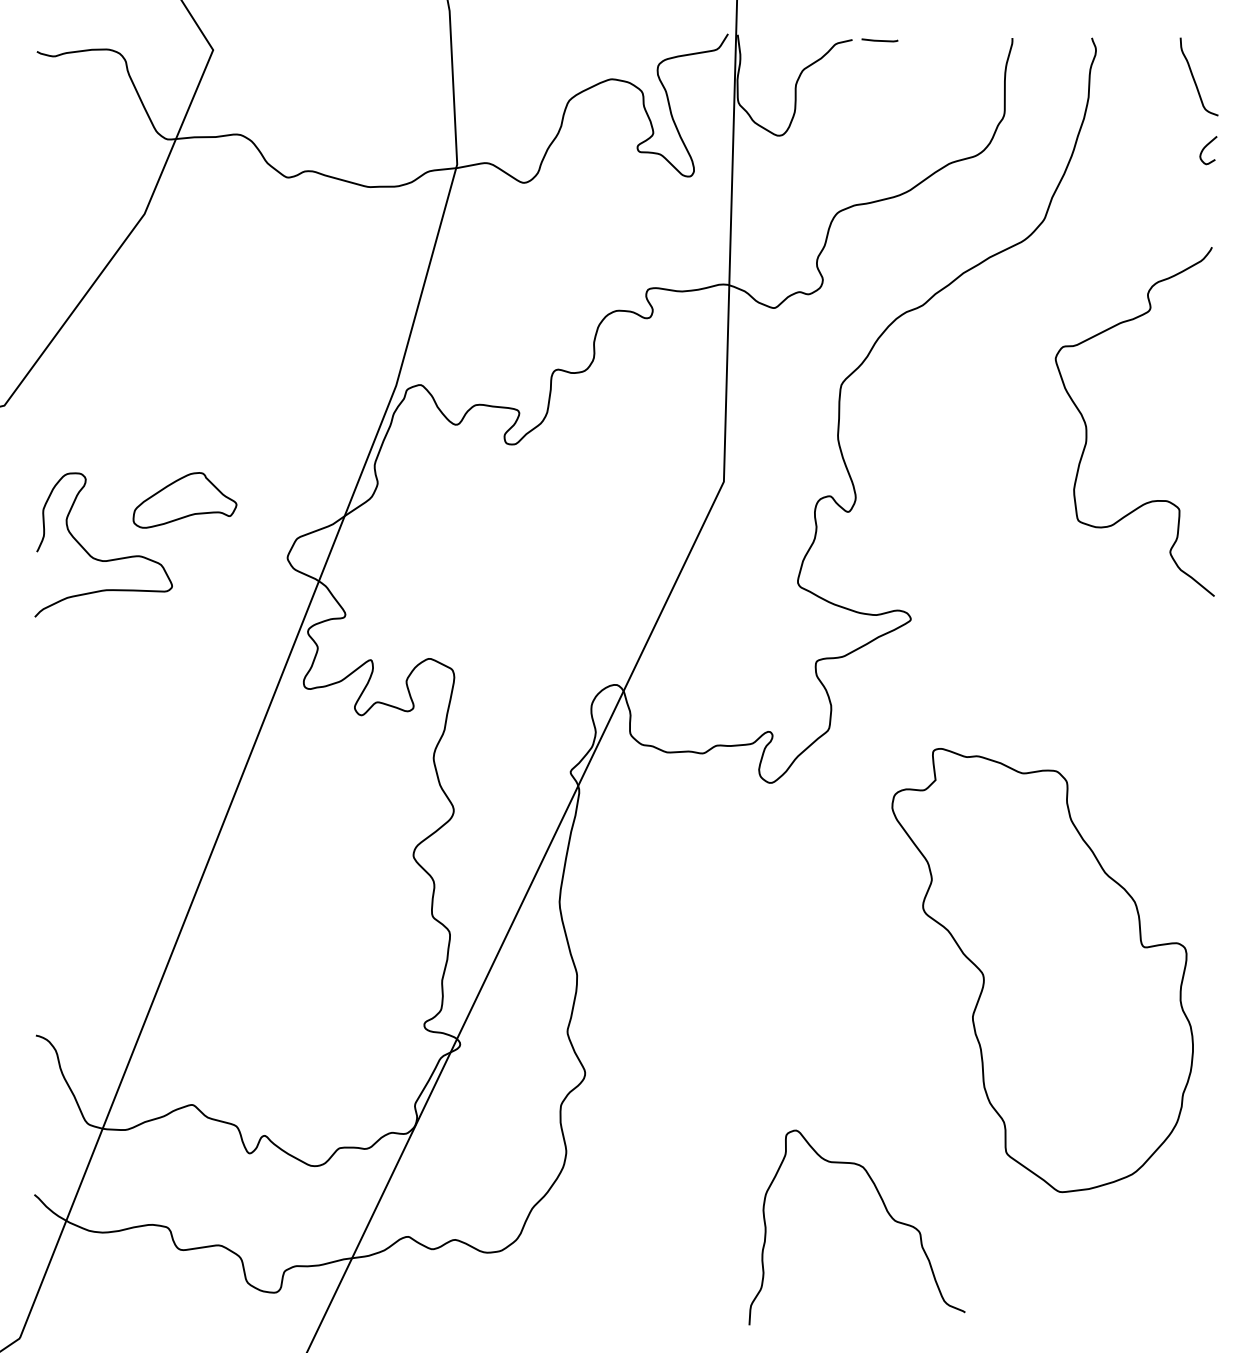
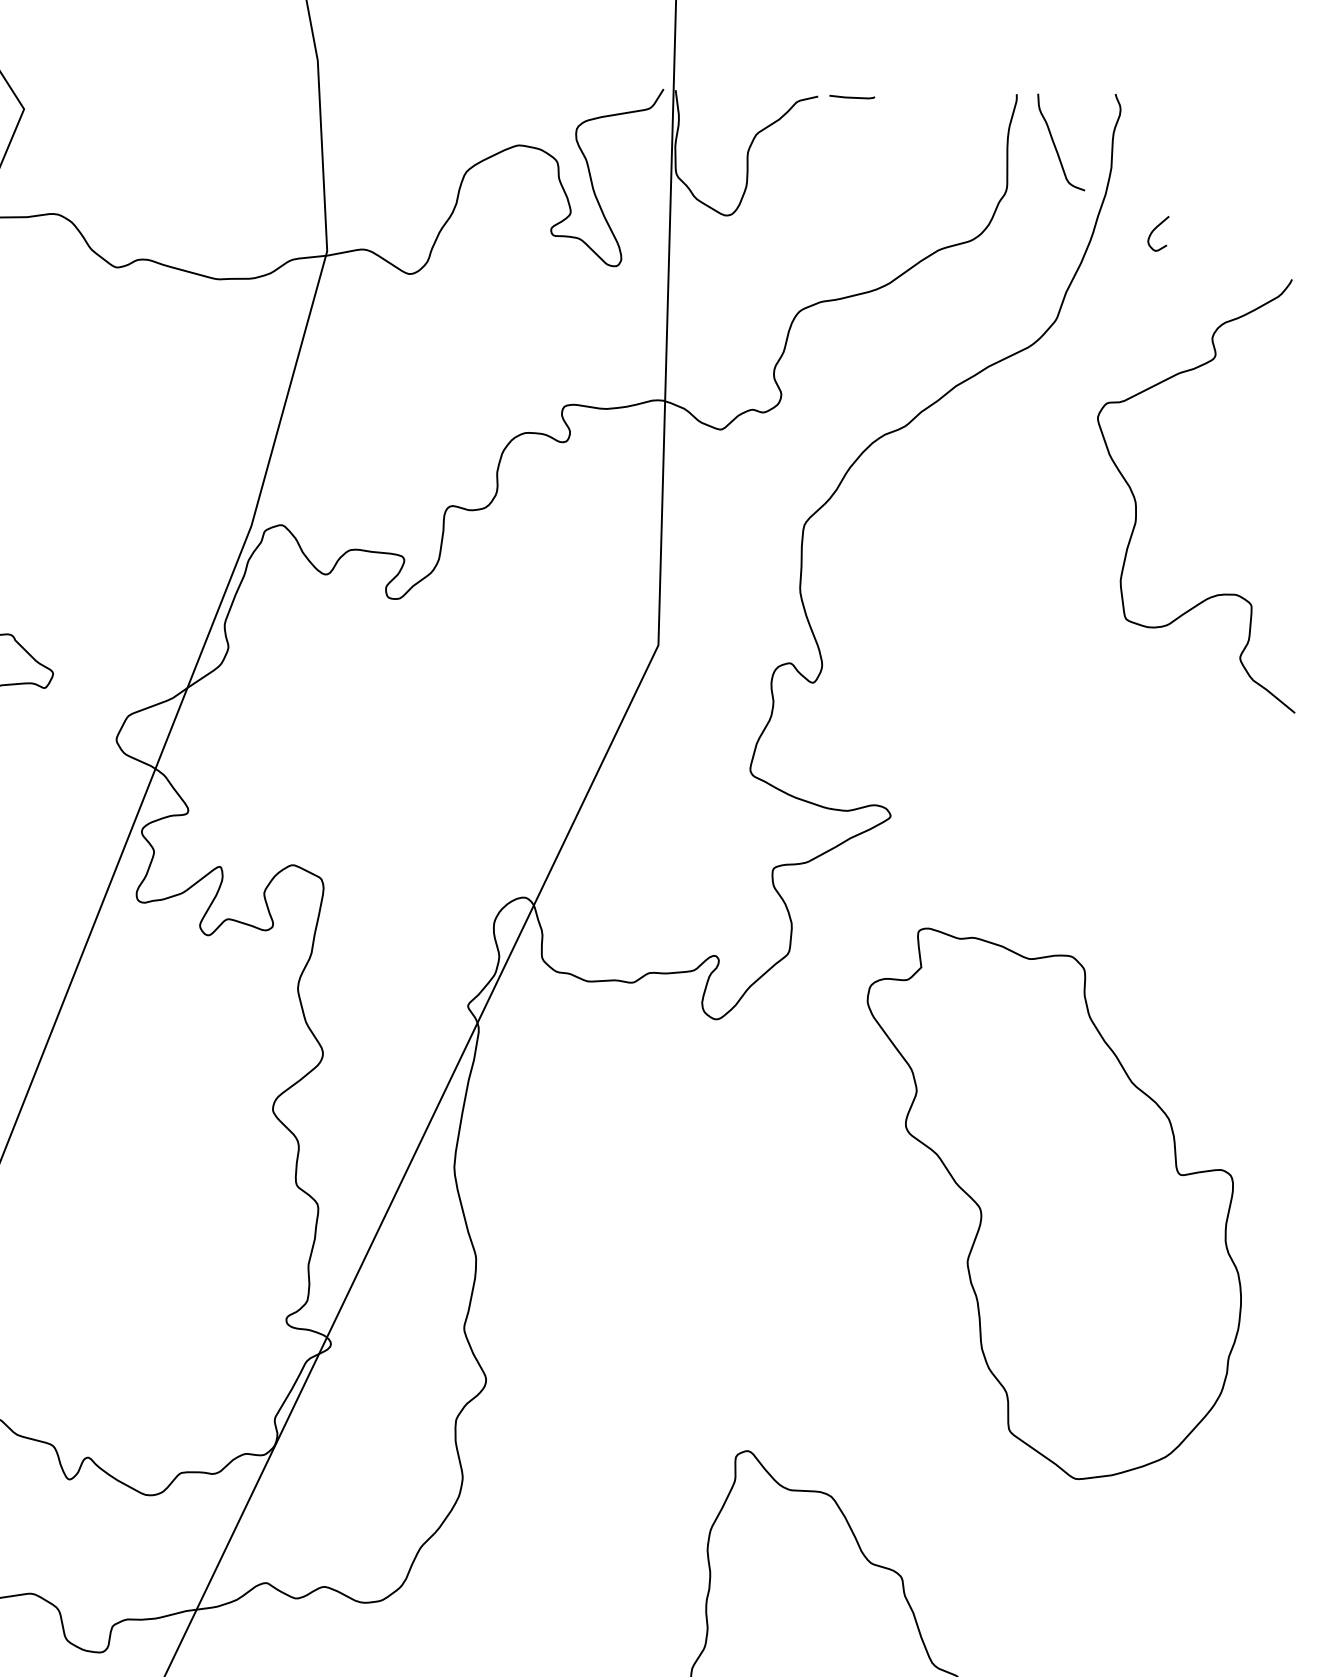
curve: (1194, 77) -> (1055, 143), moved
curve: (1206, 147) -> (1155, 230), moved
curve: (1087, 427) -> (1137, 503), moved
part: (1042, 970) -> (1054, 1203), moved

